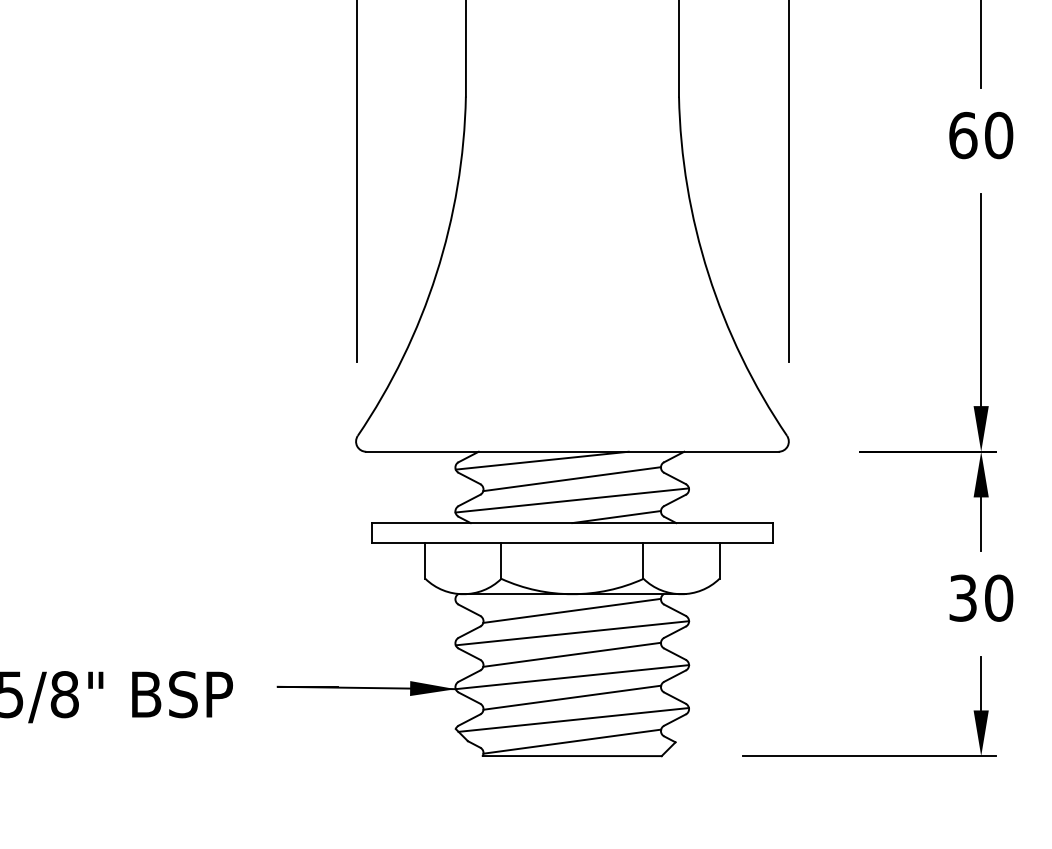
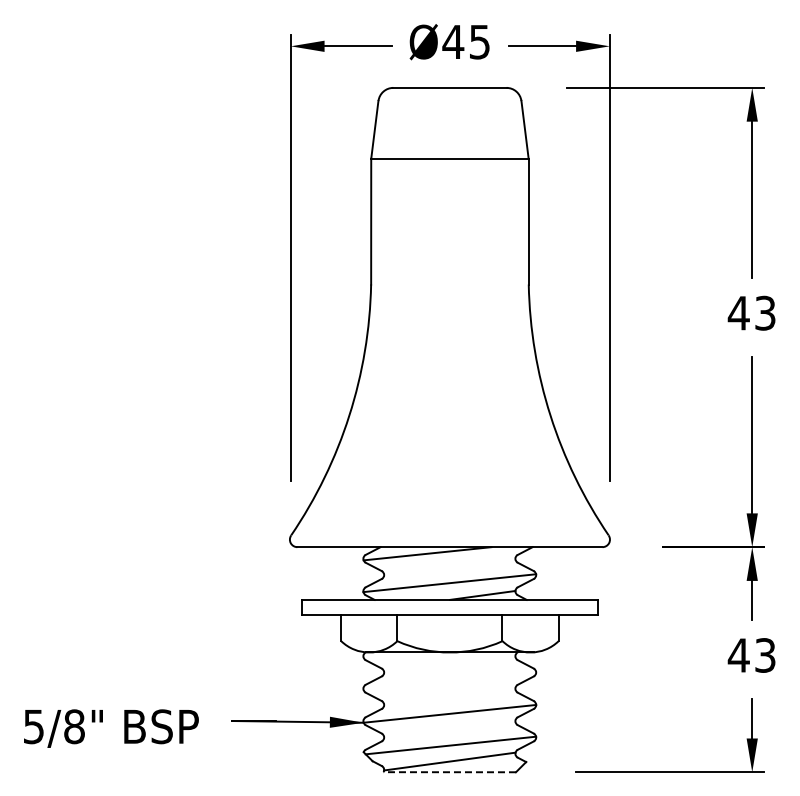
text: (980, 134) -> (751, 312), 60 -> 43
line: (571, 479) -> (449, 567), removed
text: (980, 598) -> (751, 655), 30 -> 43
line: (571, 610) -> (449, 664), removed
line: (571, 633) -> (449, 681), removed
line: (571, 655) -> (449, 697), removed
line: (571, 696) -> (449, 728), removed
line: (571, 756) -> (449, 772), solid -> dashed

